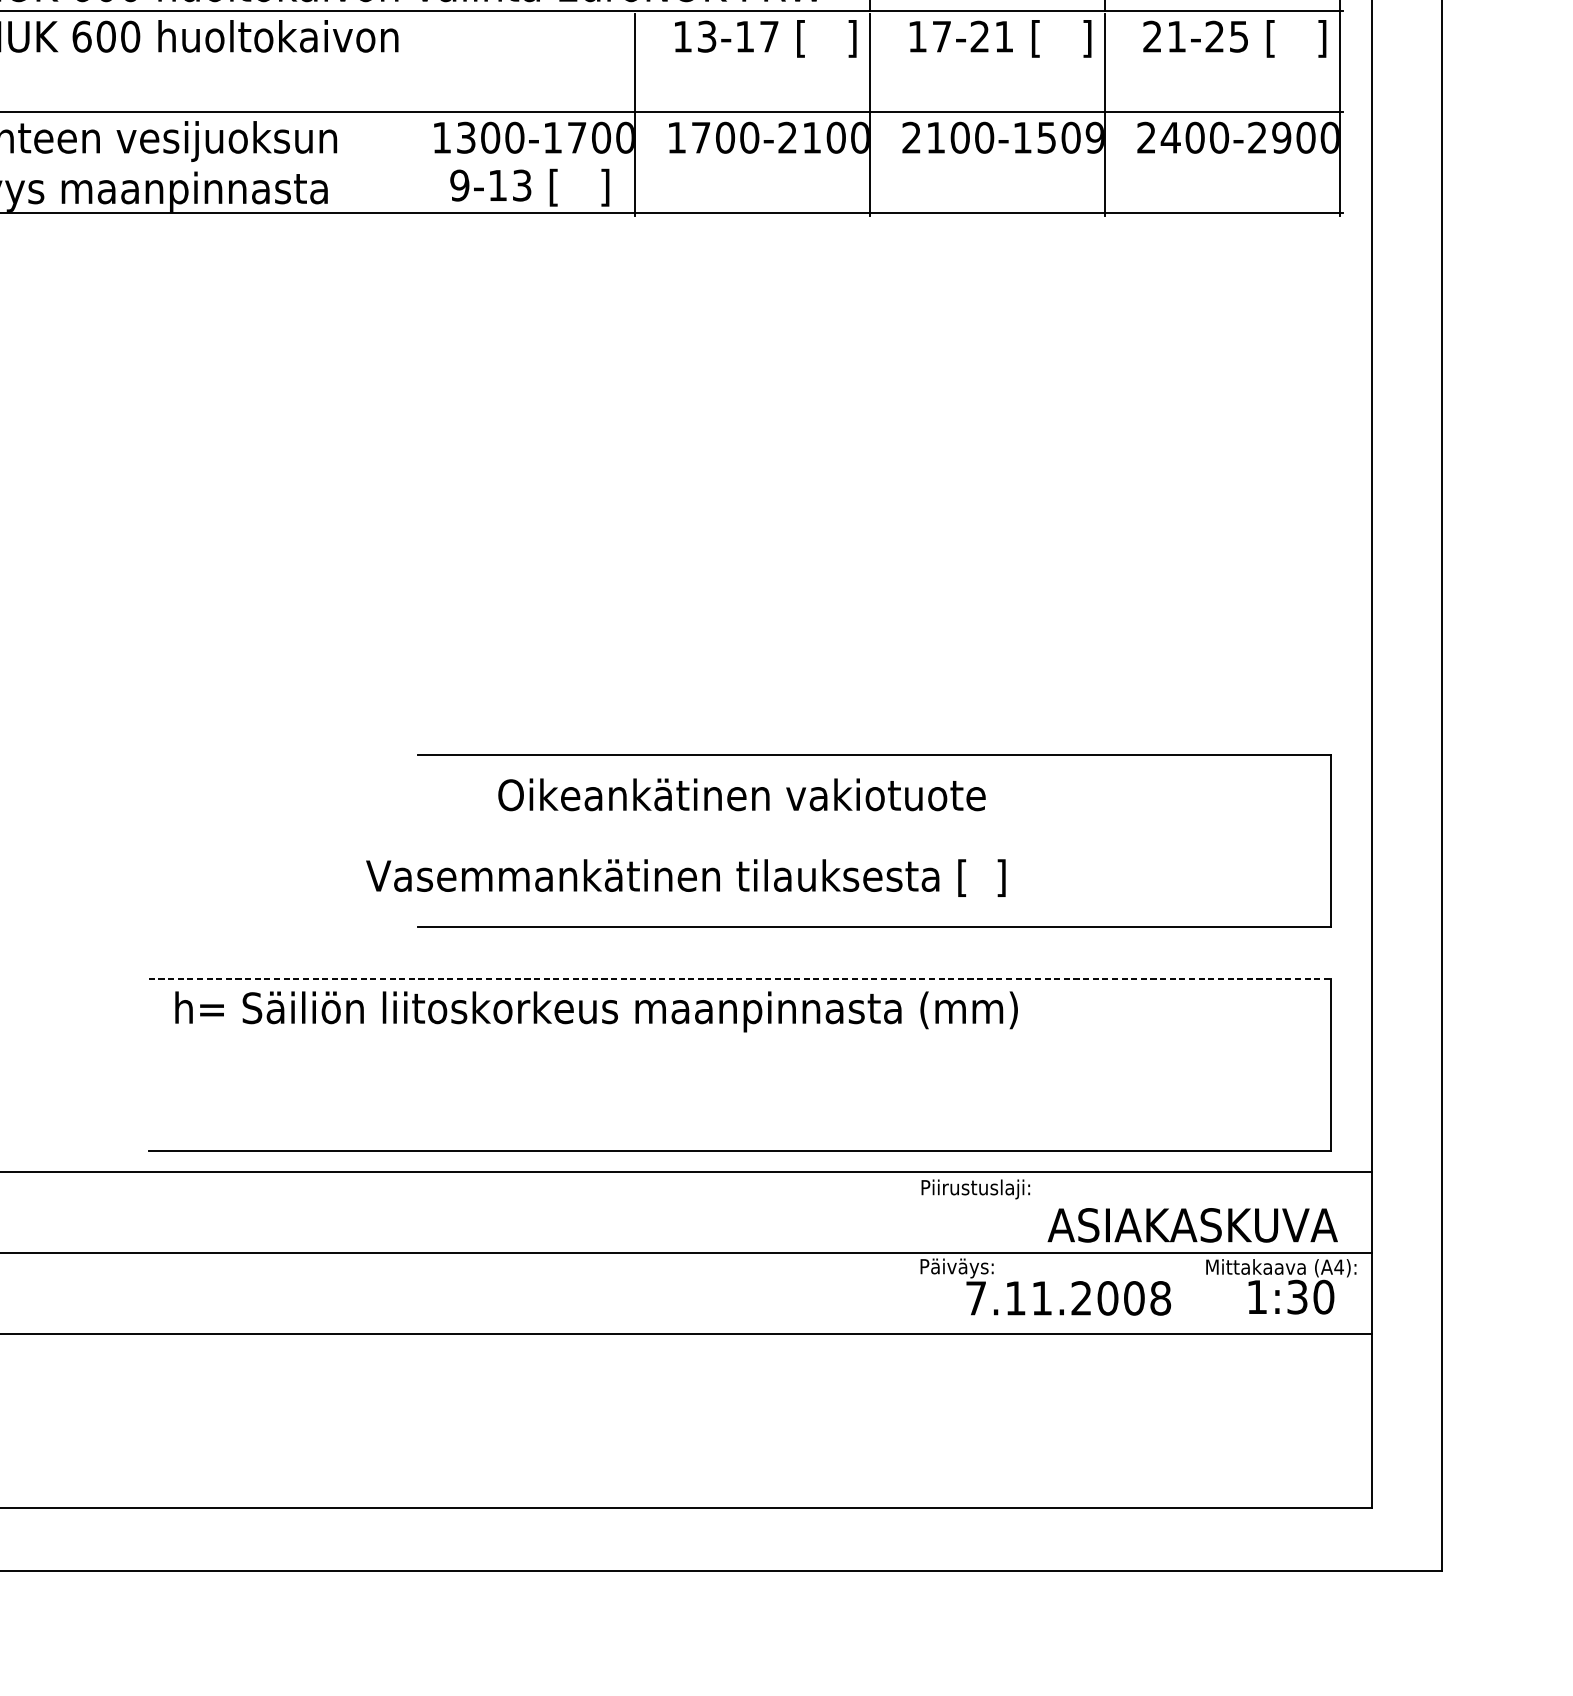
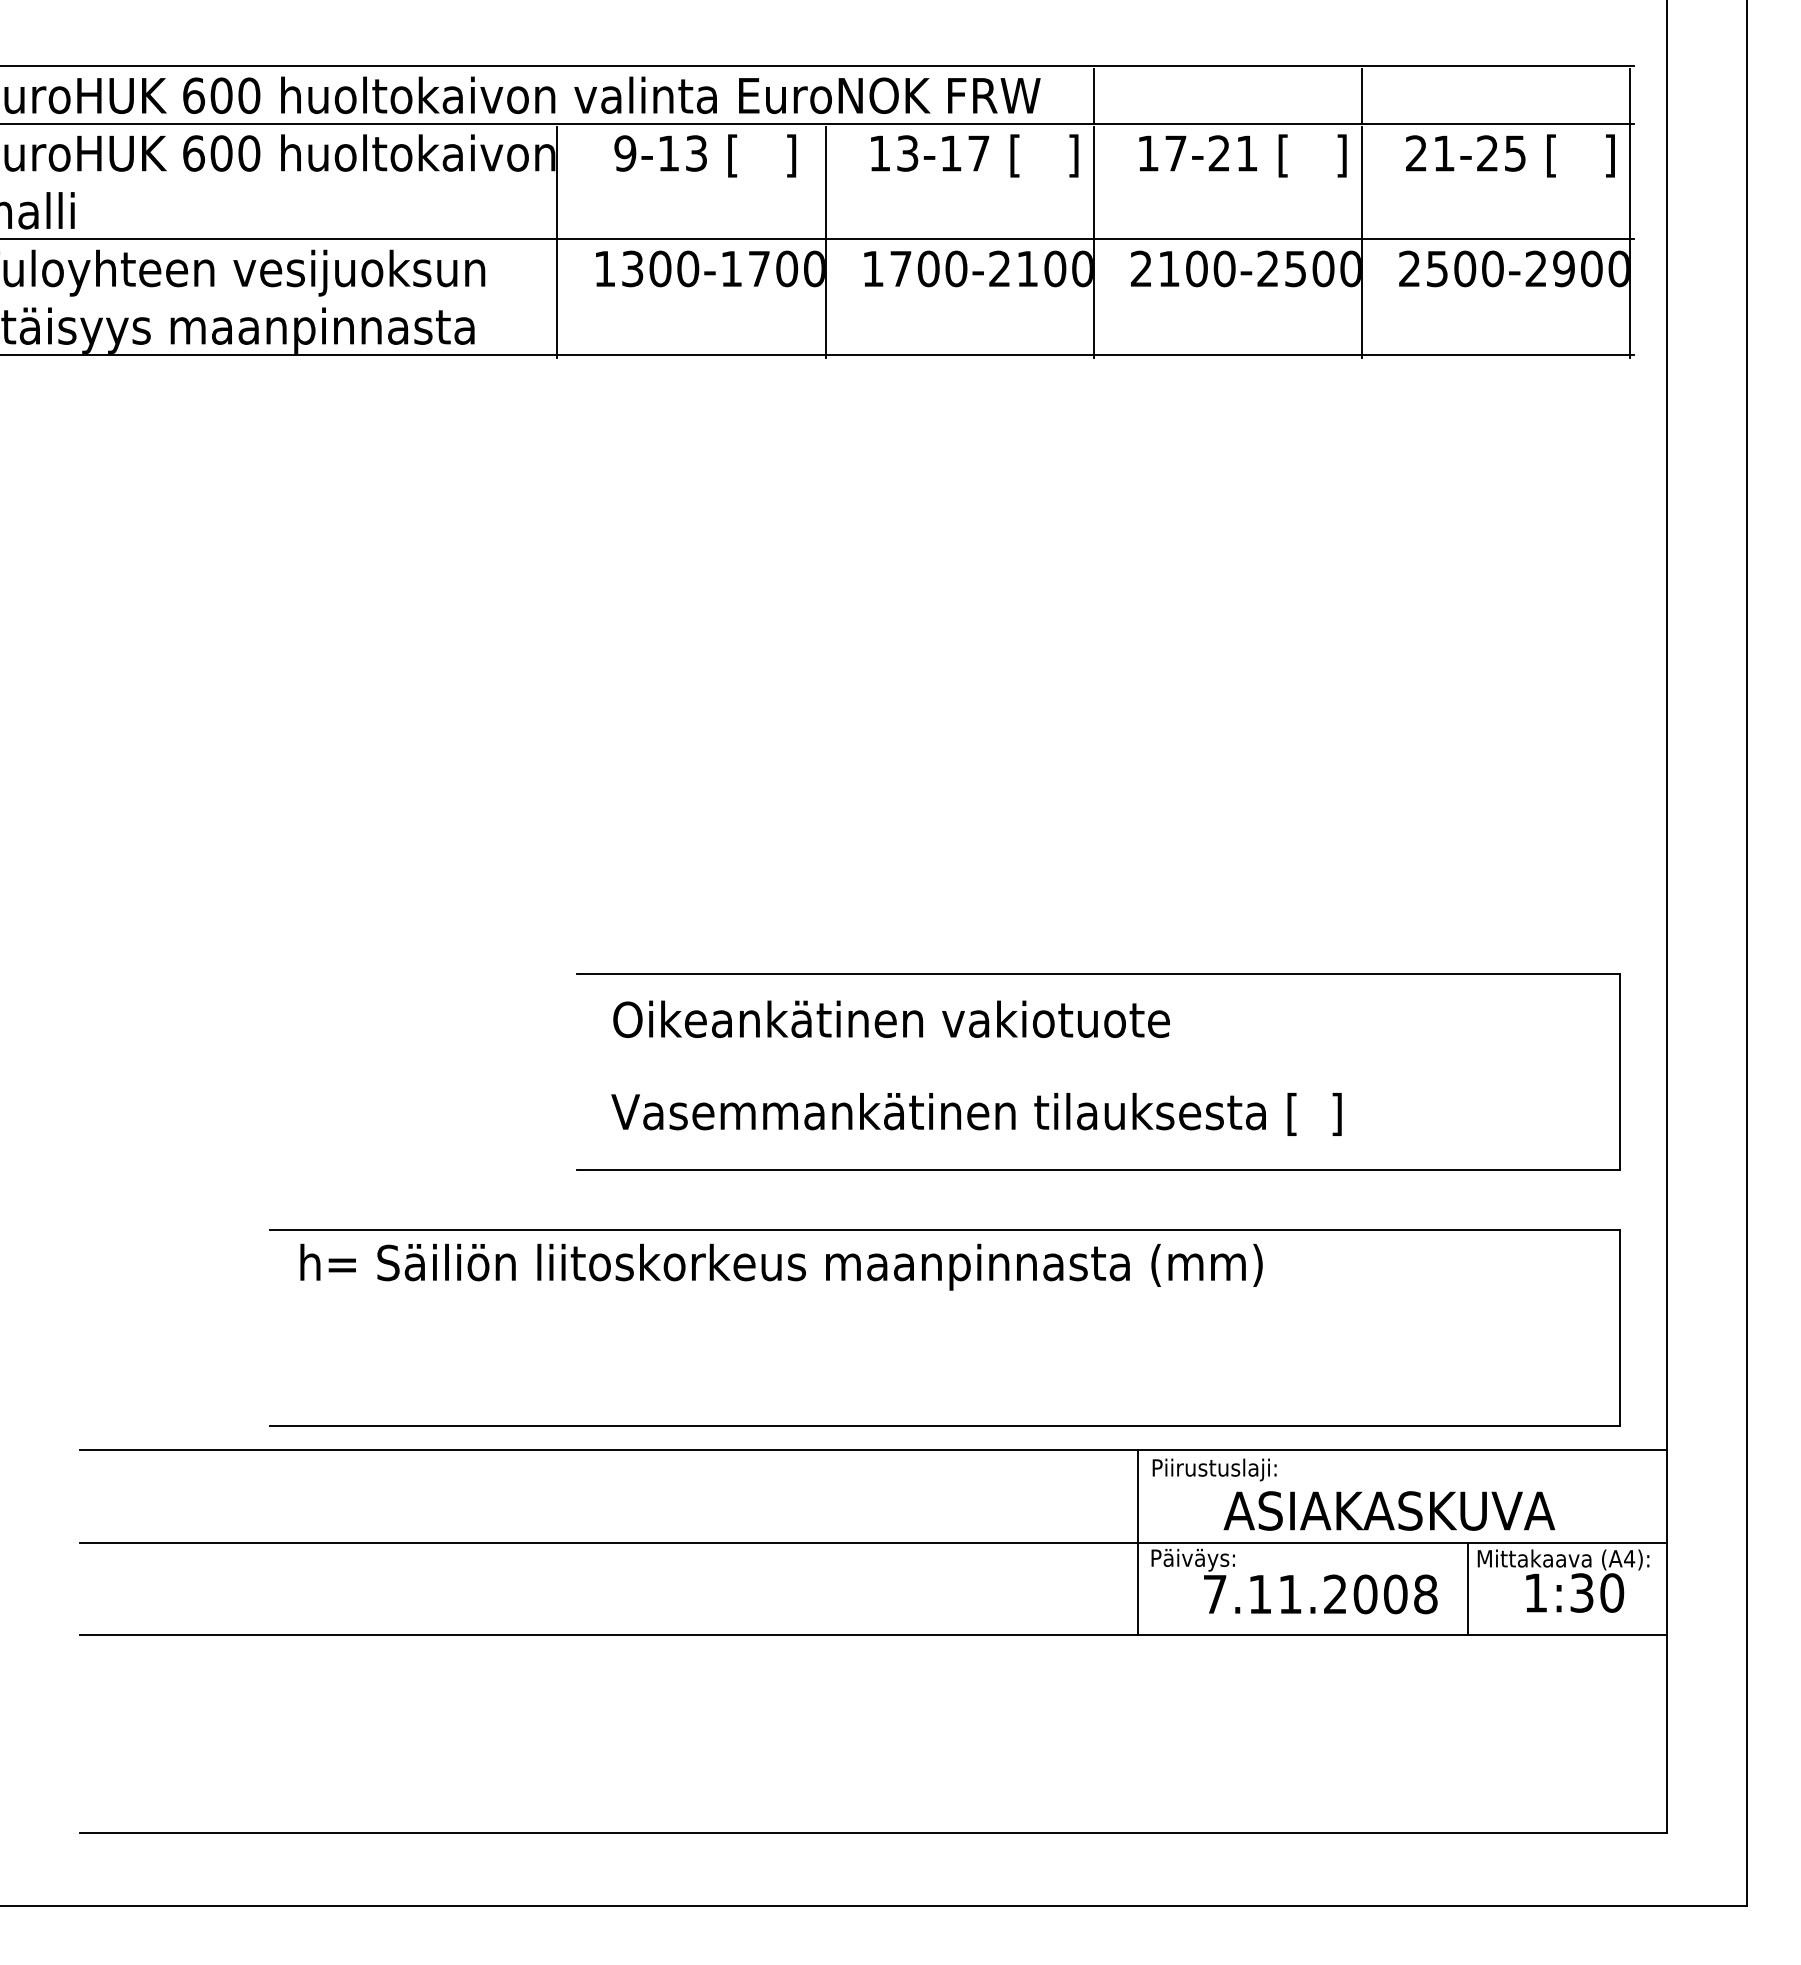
line: (400, 114) -> (557, 242), added
text: (1057, 137) -> (1308, 268), 2100-1509 -> 2100-2500
text: (1170, 138) -> (1436, 269), 2400-2900 -> 2500-2900
text: (530, 187) -> (705, 155), moved
text: (741, 794) -> (891, 1018), moved
text: (685, 878) -> (976, 1114), moved
line: (740, 978) -> (945, 1229), dashed -> solid
text: (1192, 1224) -> (1389, 1510), moved
line: (909, 1252) -> (1138, 1541), added
line: (1198, 1293) -> (1468, 1588), added

